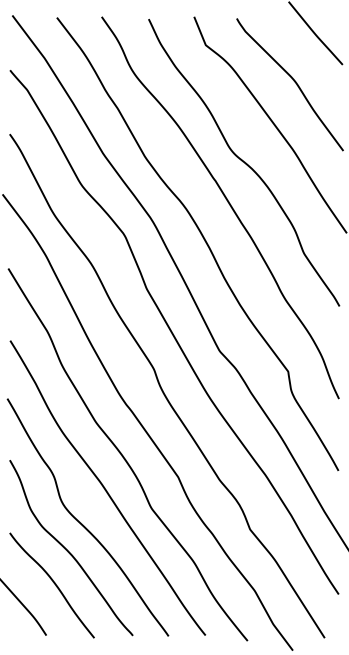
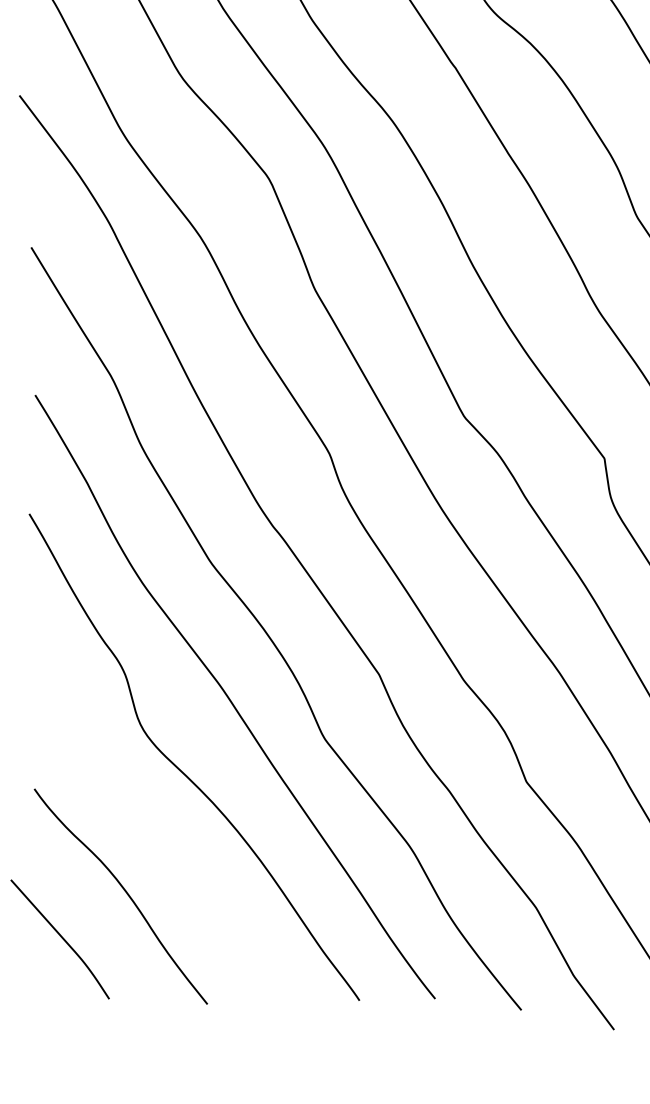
curve: (68, 550) -> (154, 824), removed

